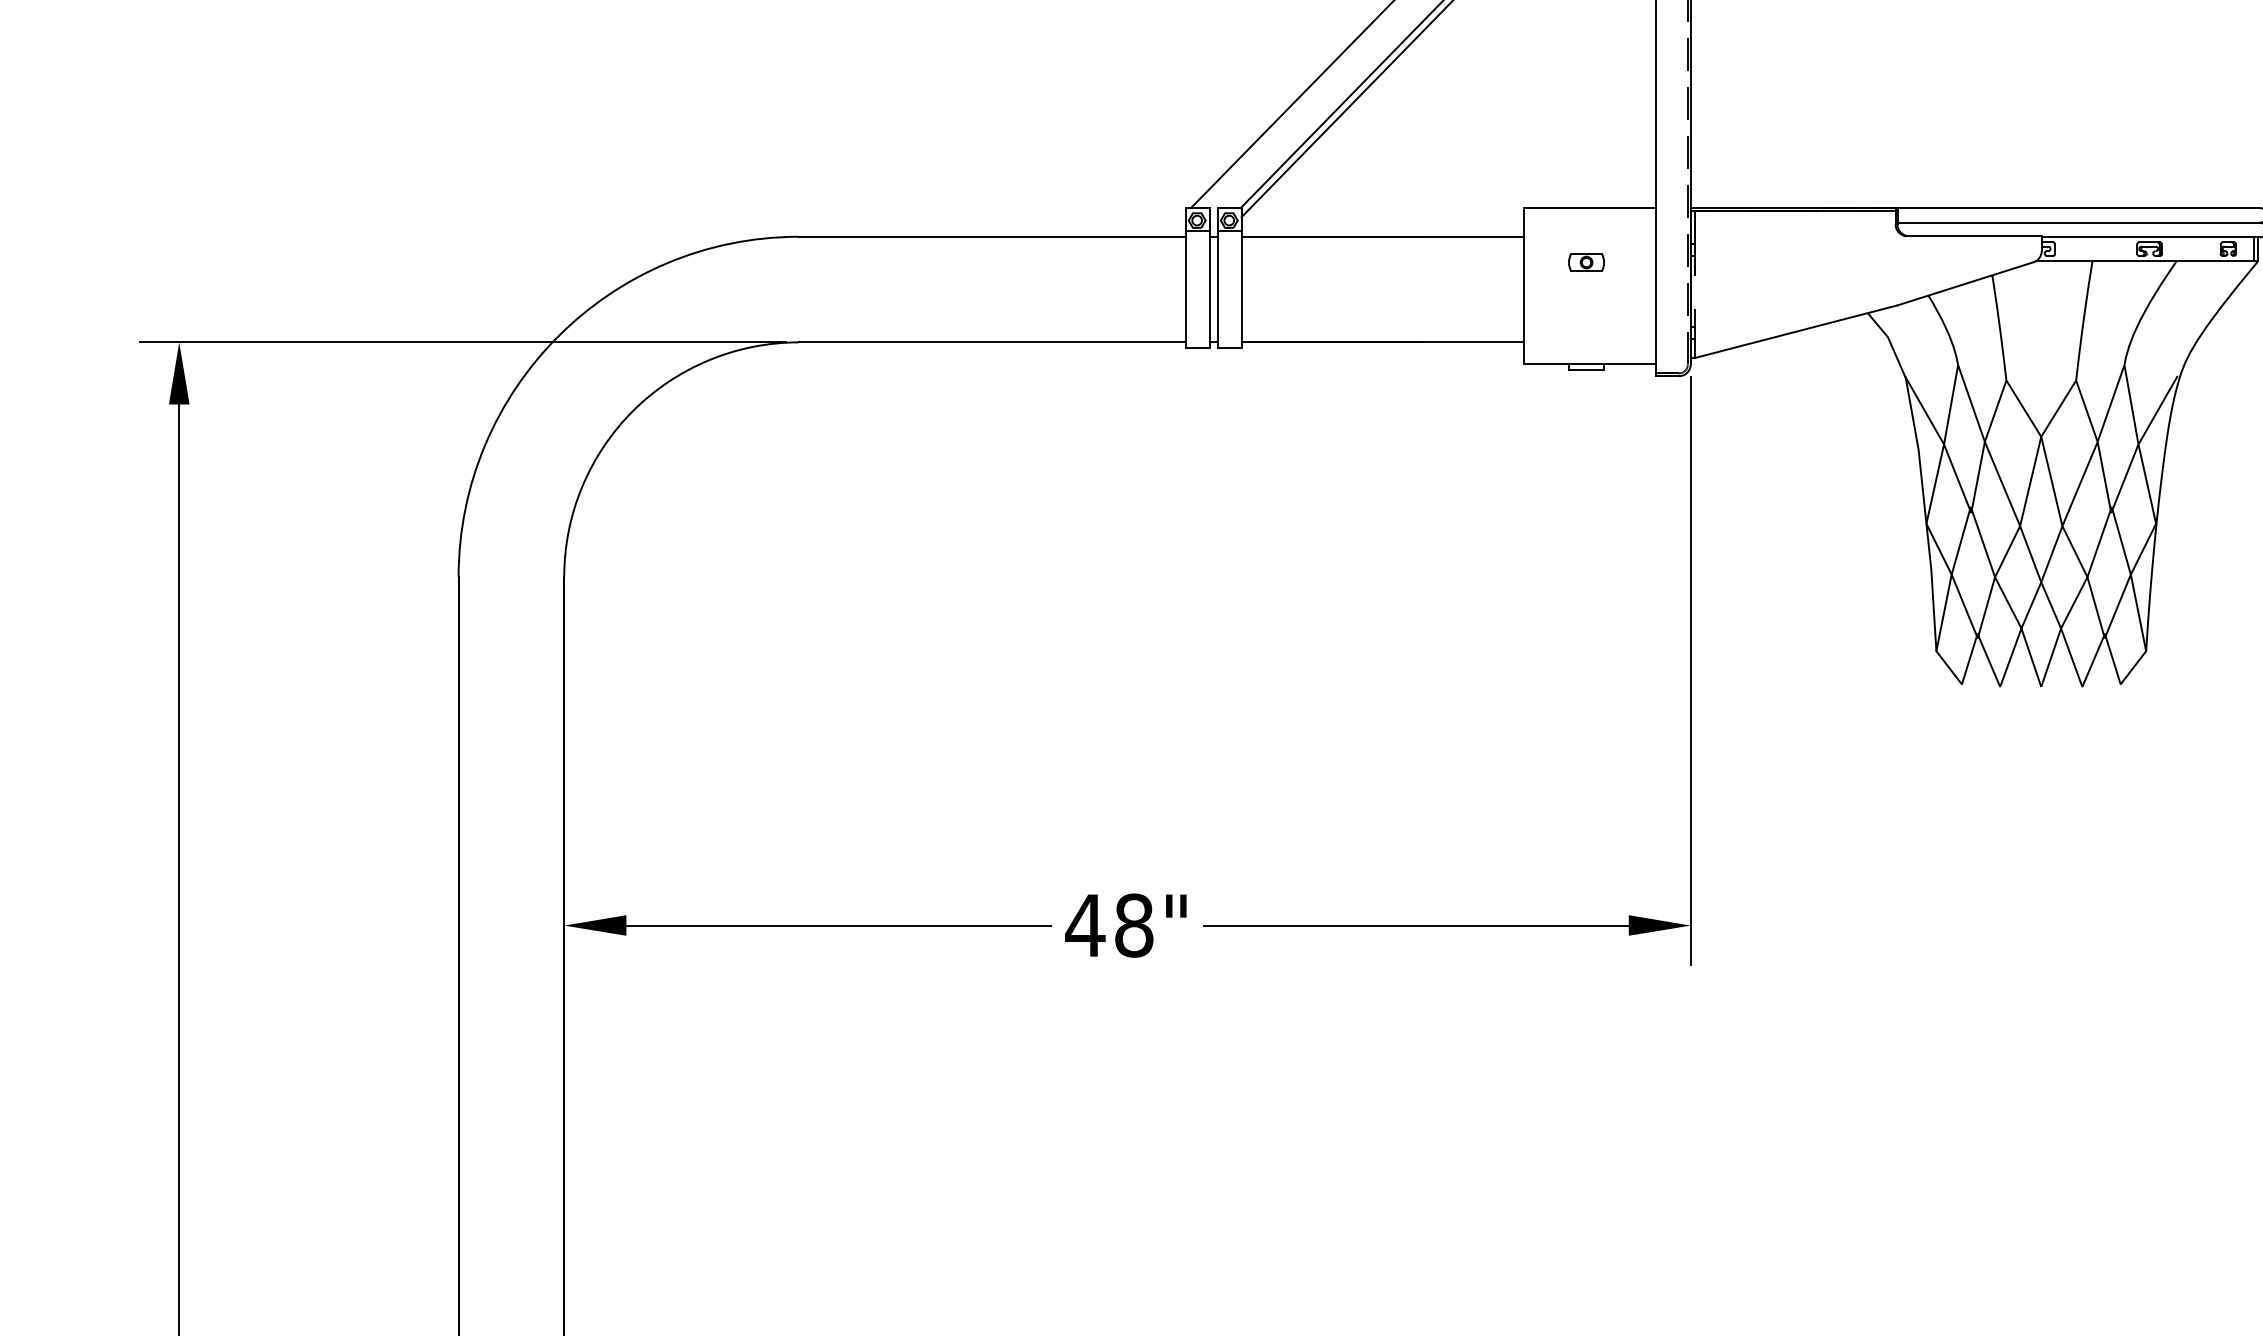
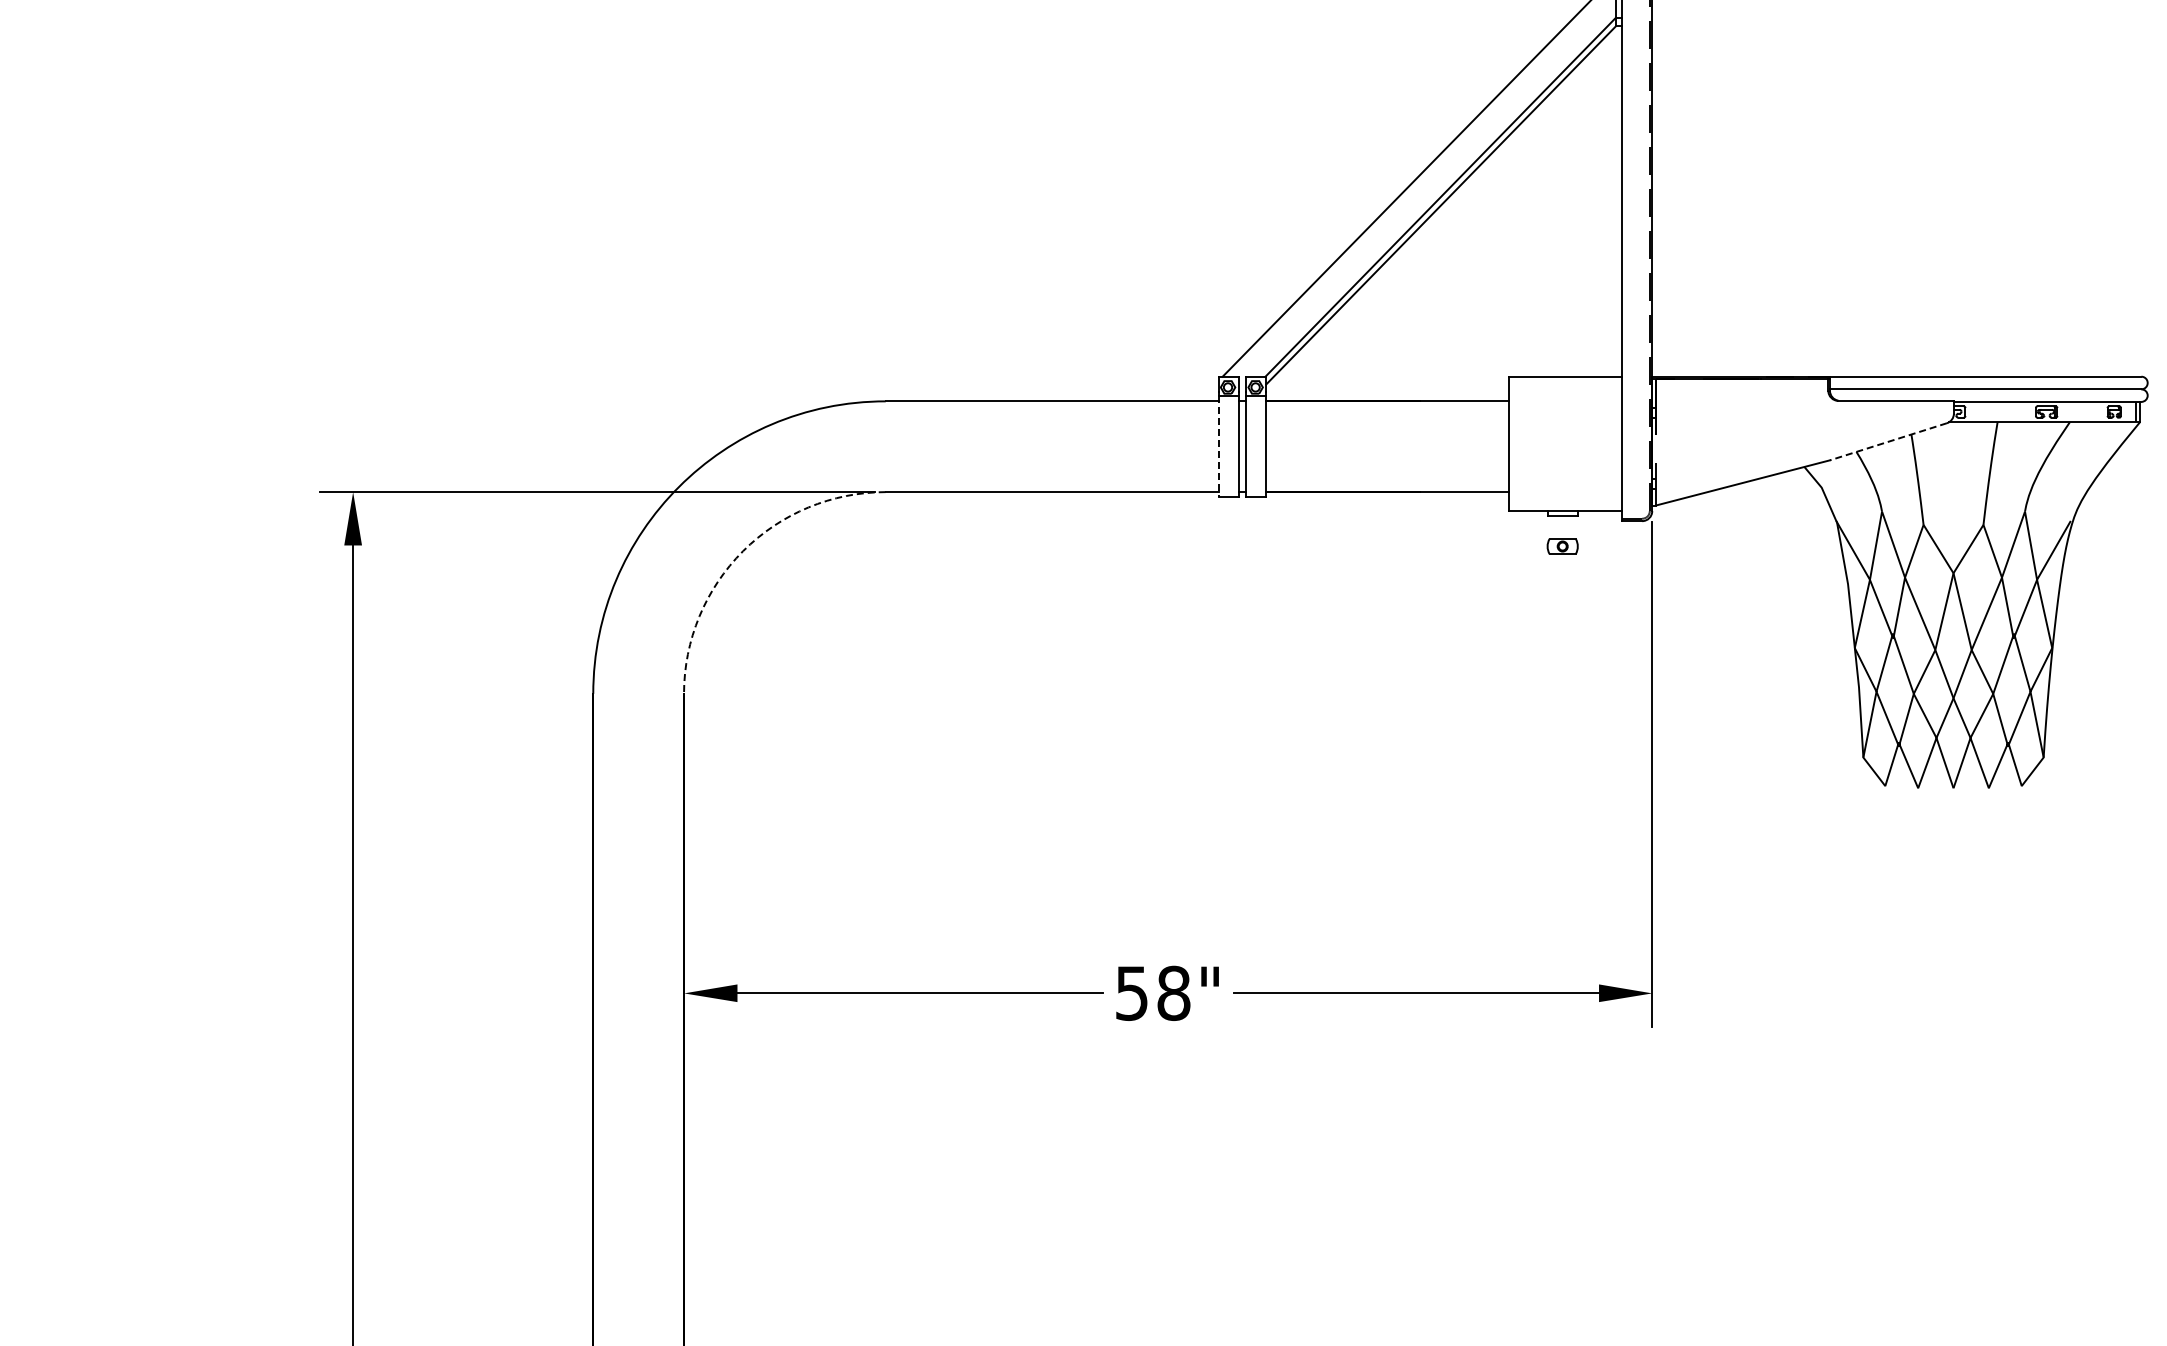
part: (1586, 262) -> (1562, 546), moved
line: (1964, 283) -> (1887, 441), solid -> dashed
line: (1186, 290) -> (1218, 447), solid -> dashed
arc: (633, 411) -> (743, 551), solid -> dashed
text: (1084, 925) -> (1131, 993), 48" -> 58"

